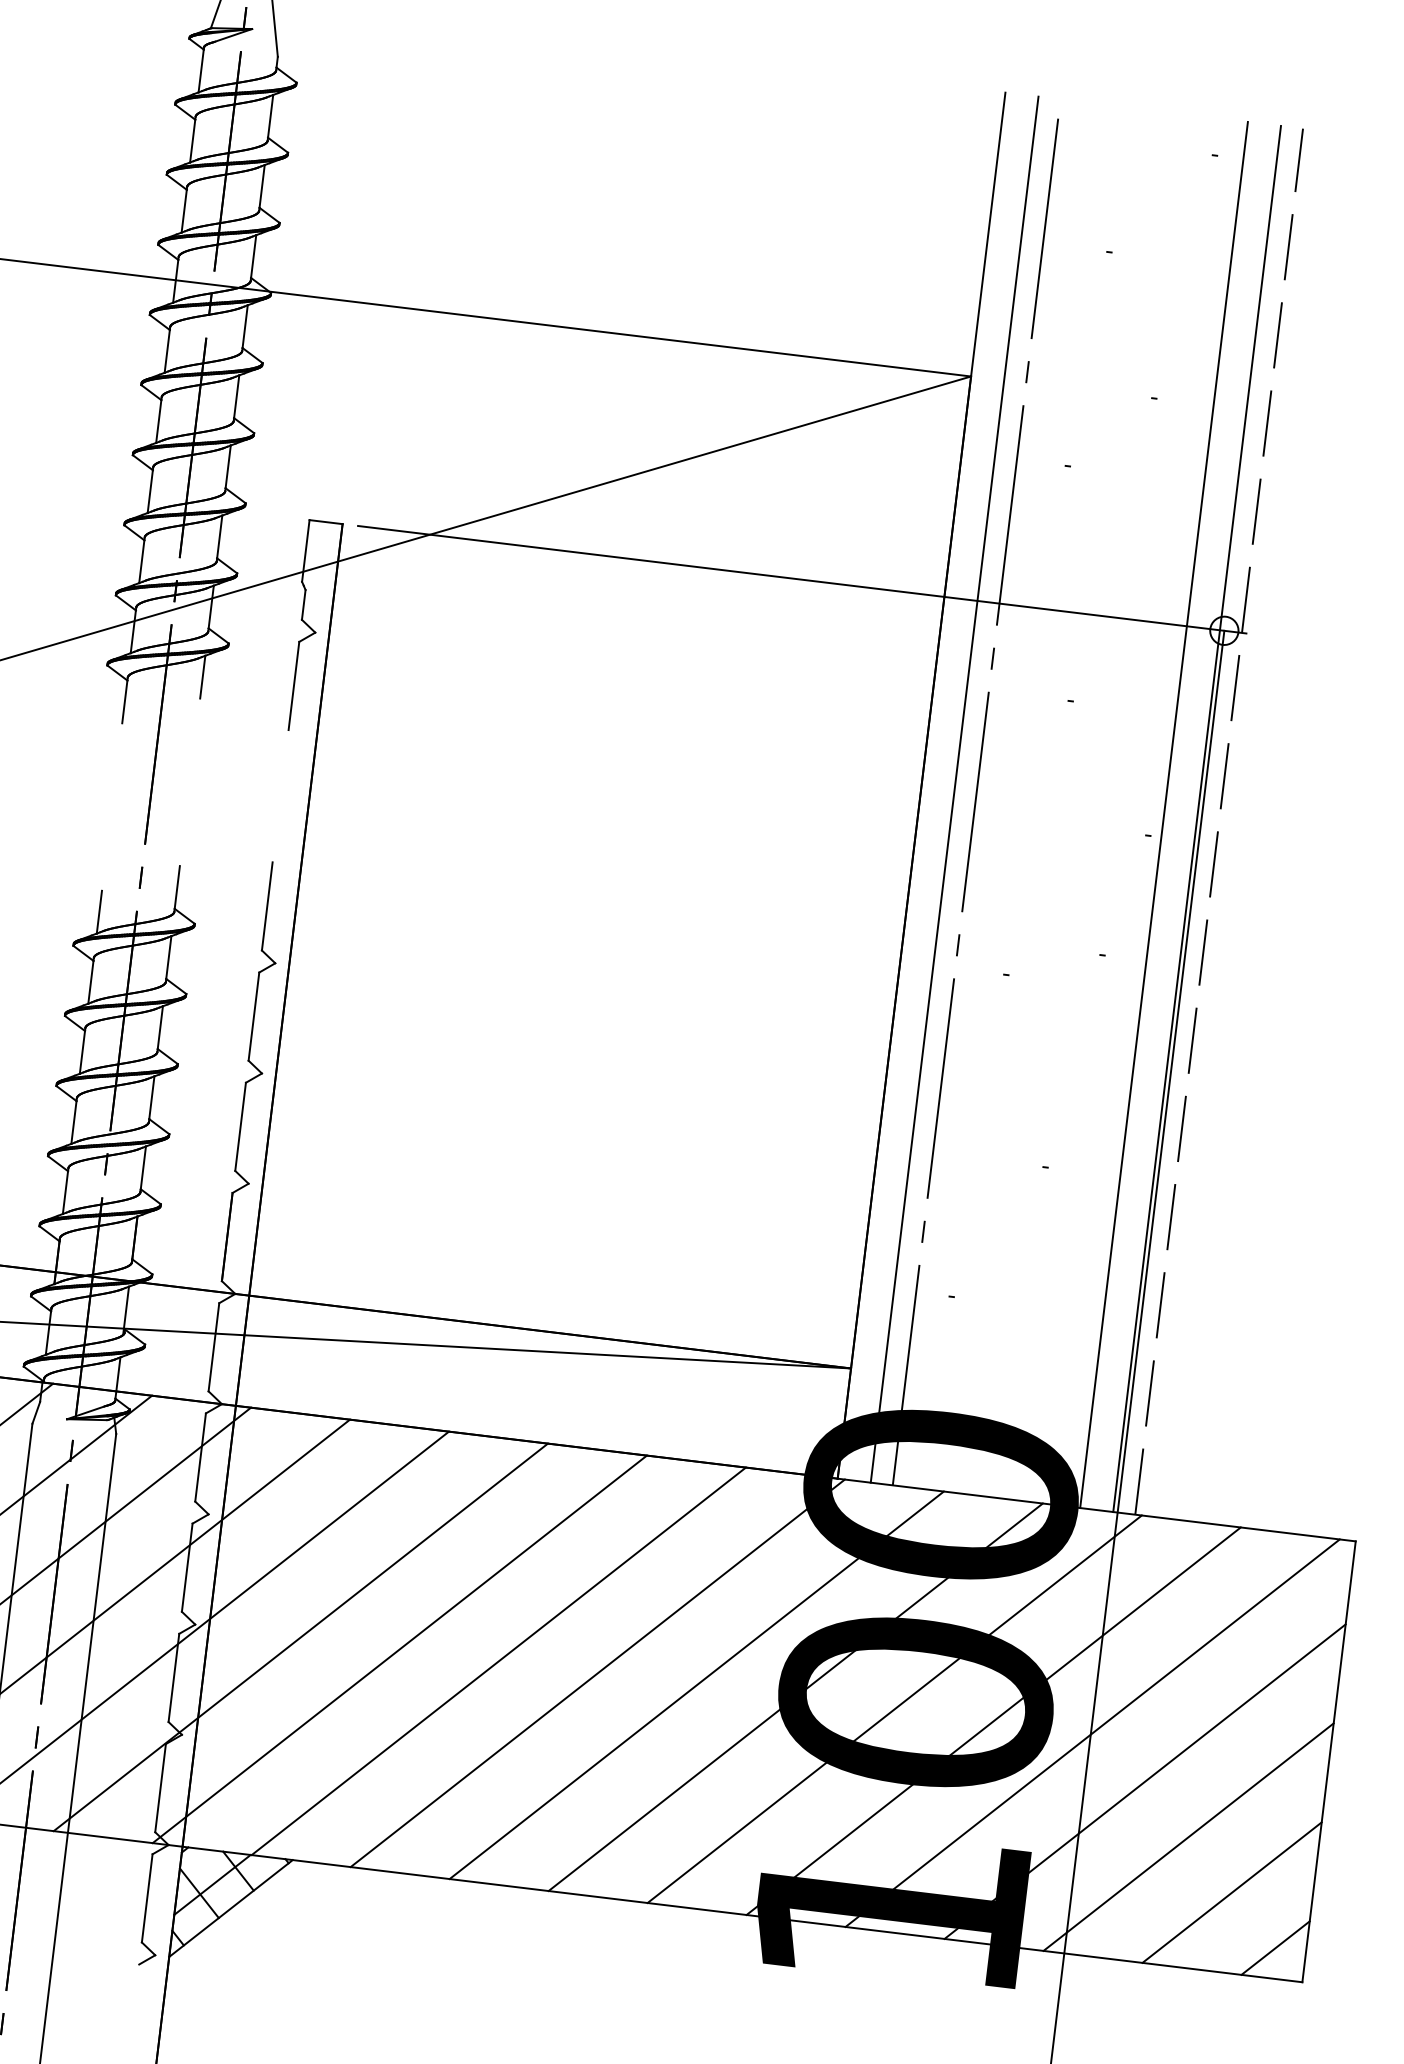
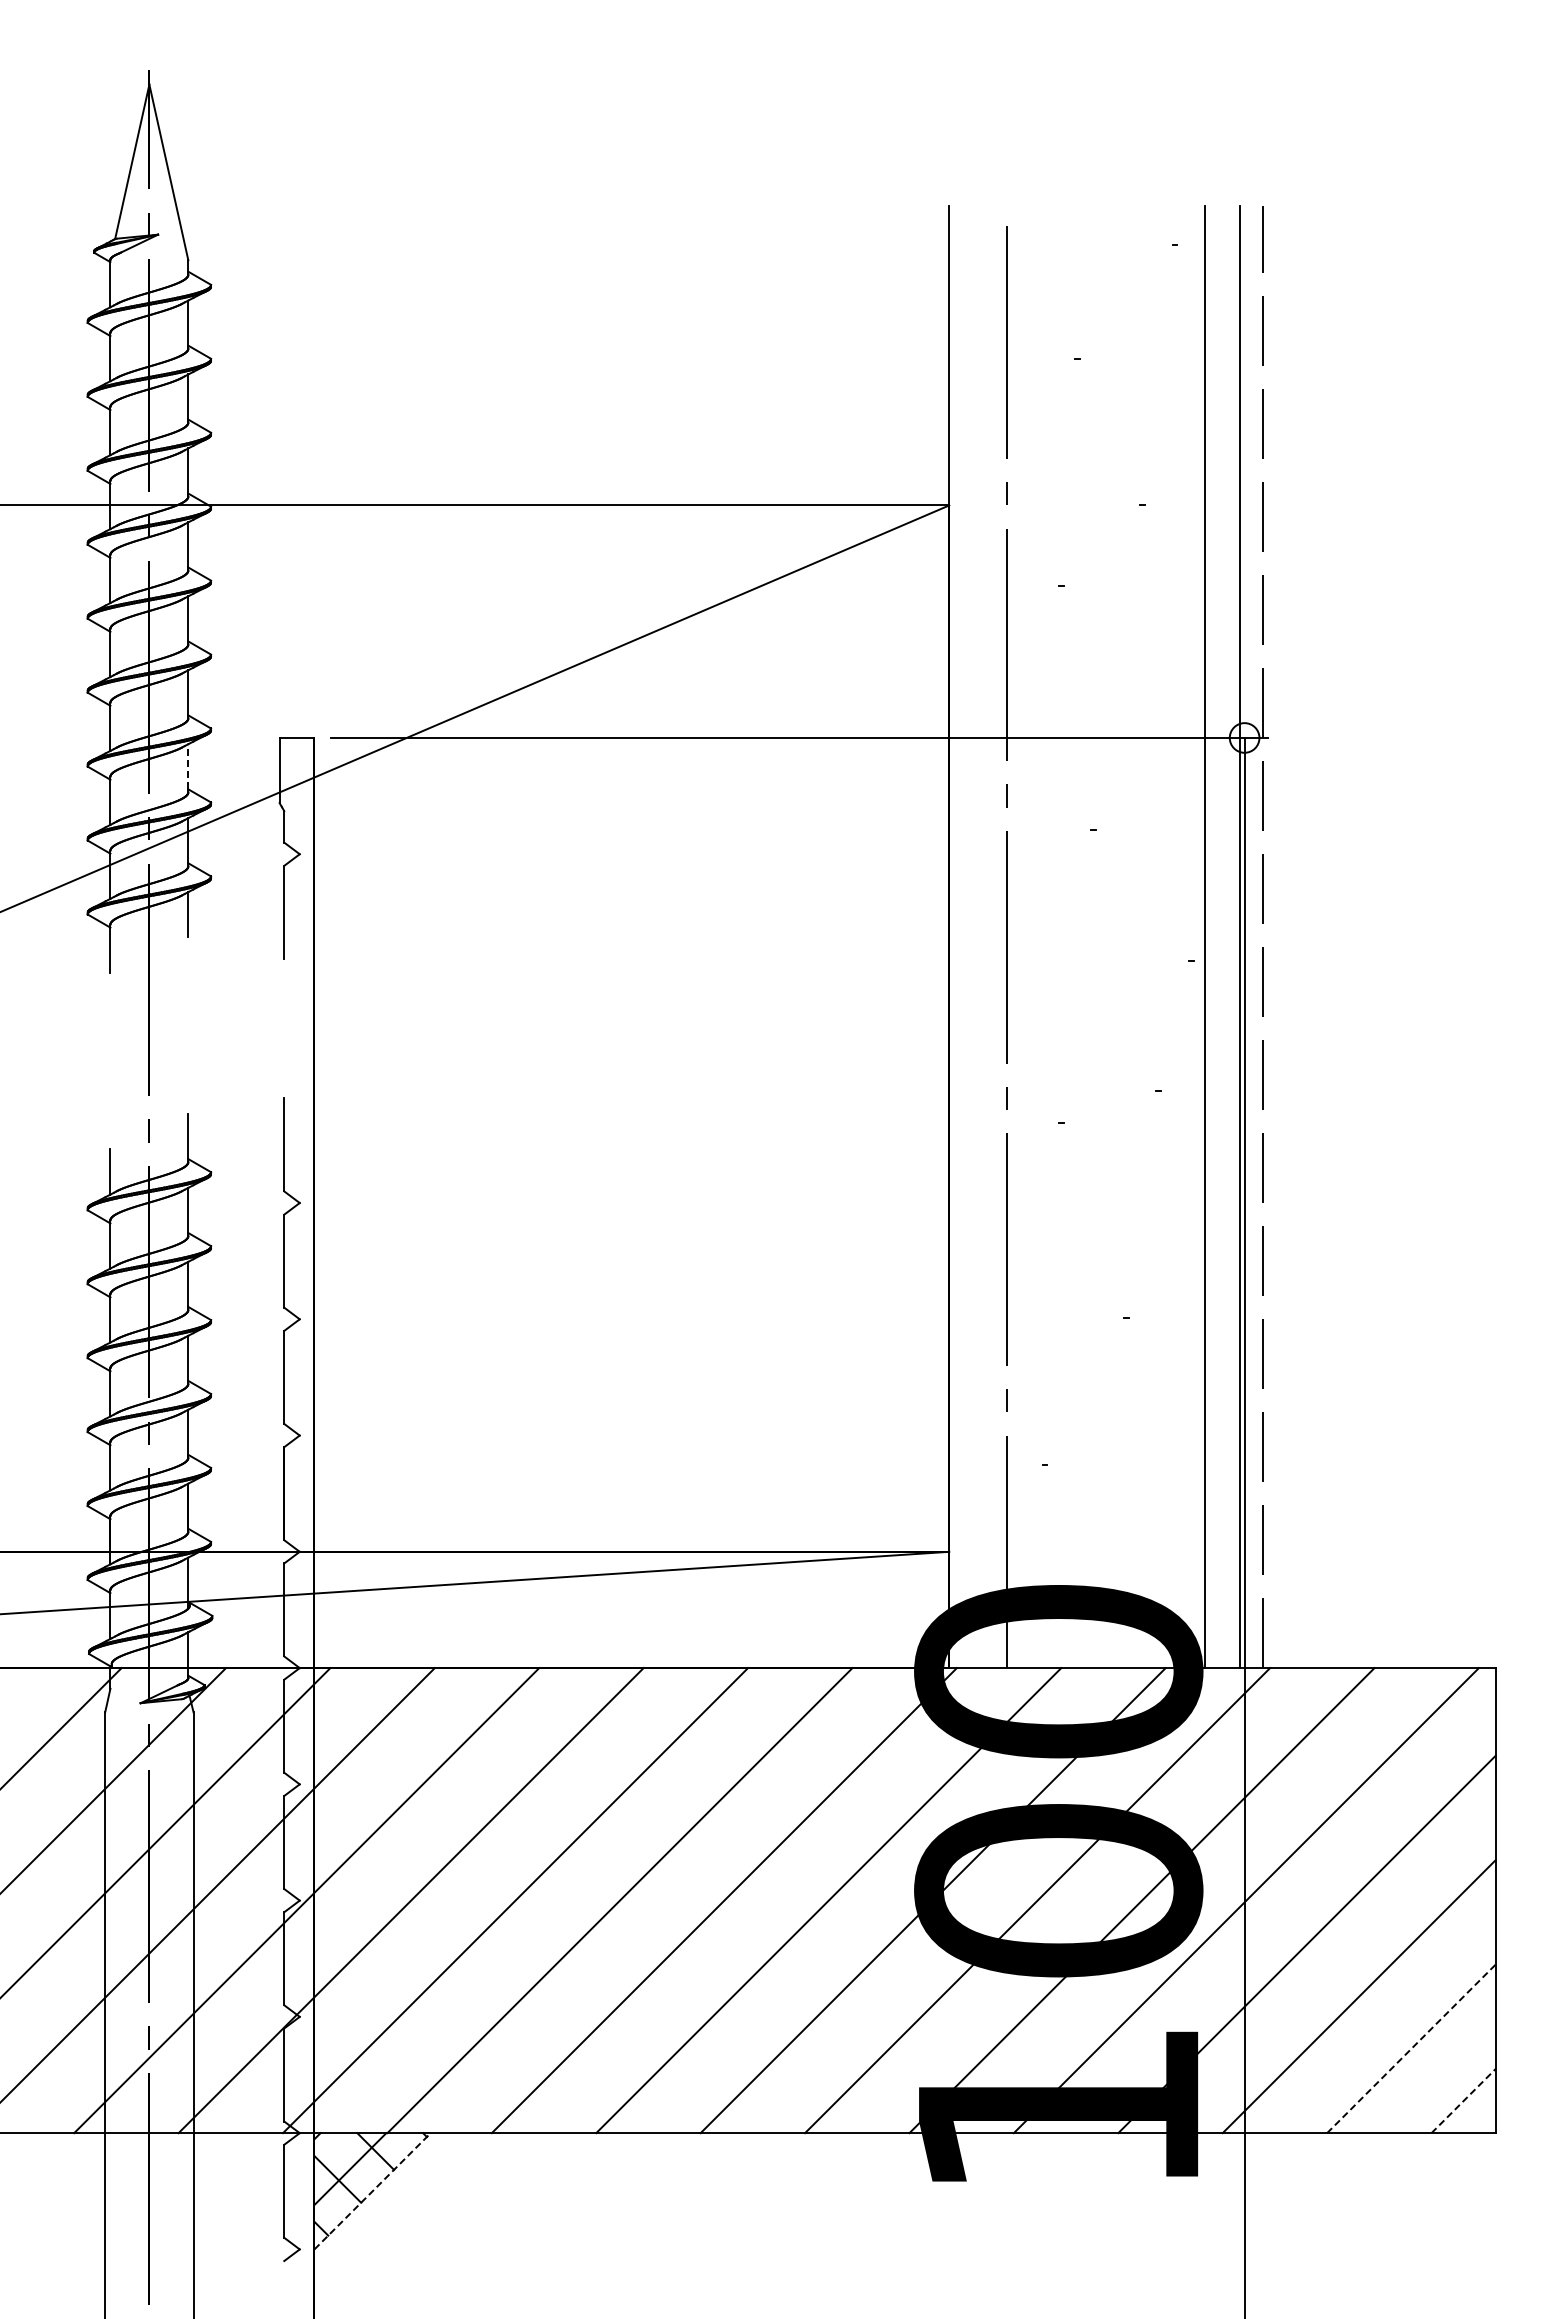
line: (219, 536) -> (188, 766), solid -> dashed
line: (954, 790) -> (984, 937), removed
line: (1232, 1892) -> (1411, 2048), solid -> dashed
line: (230, 1907) -> (372, 2190), solid -> dashed
line: (1275, 1947) -> (1463, 2100), solid -> dashed

